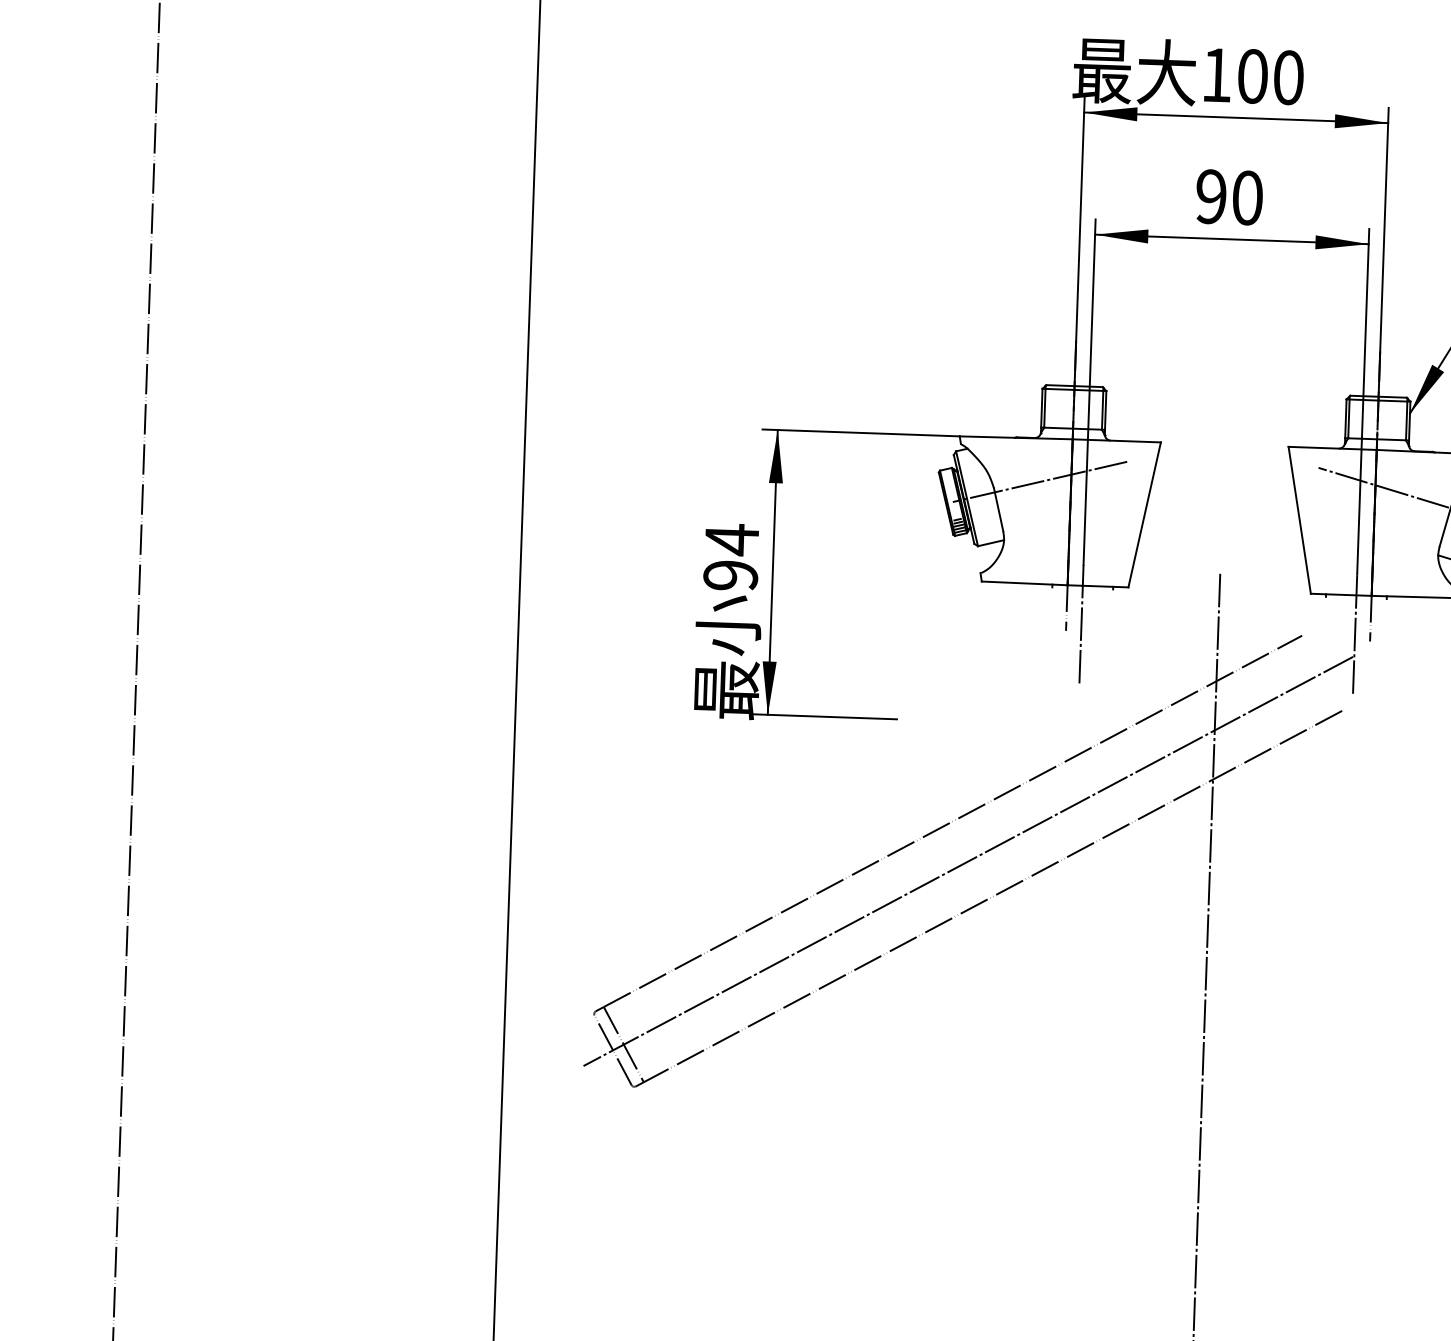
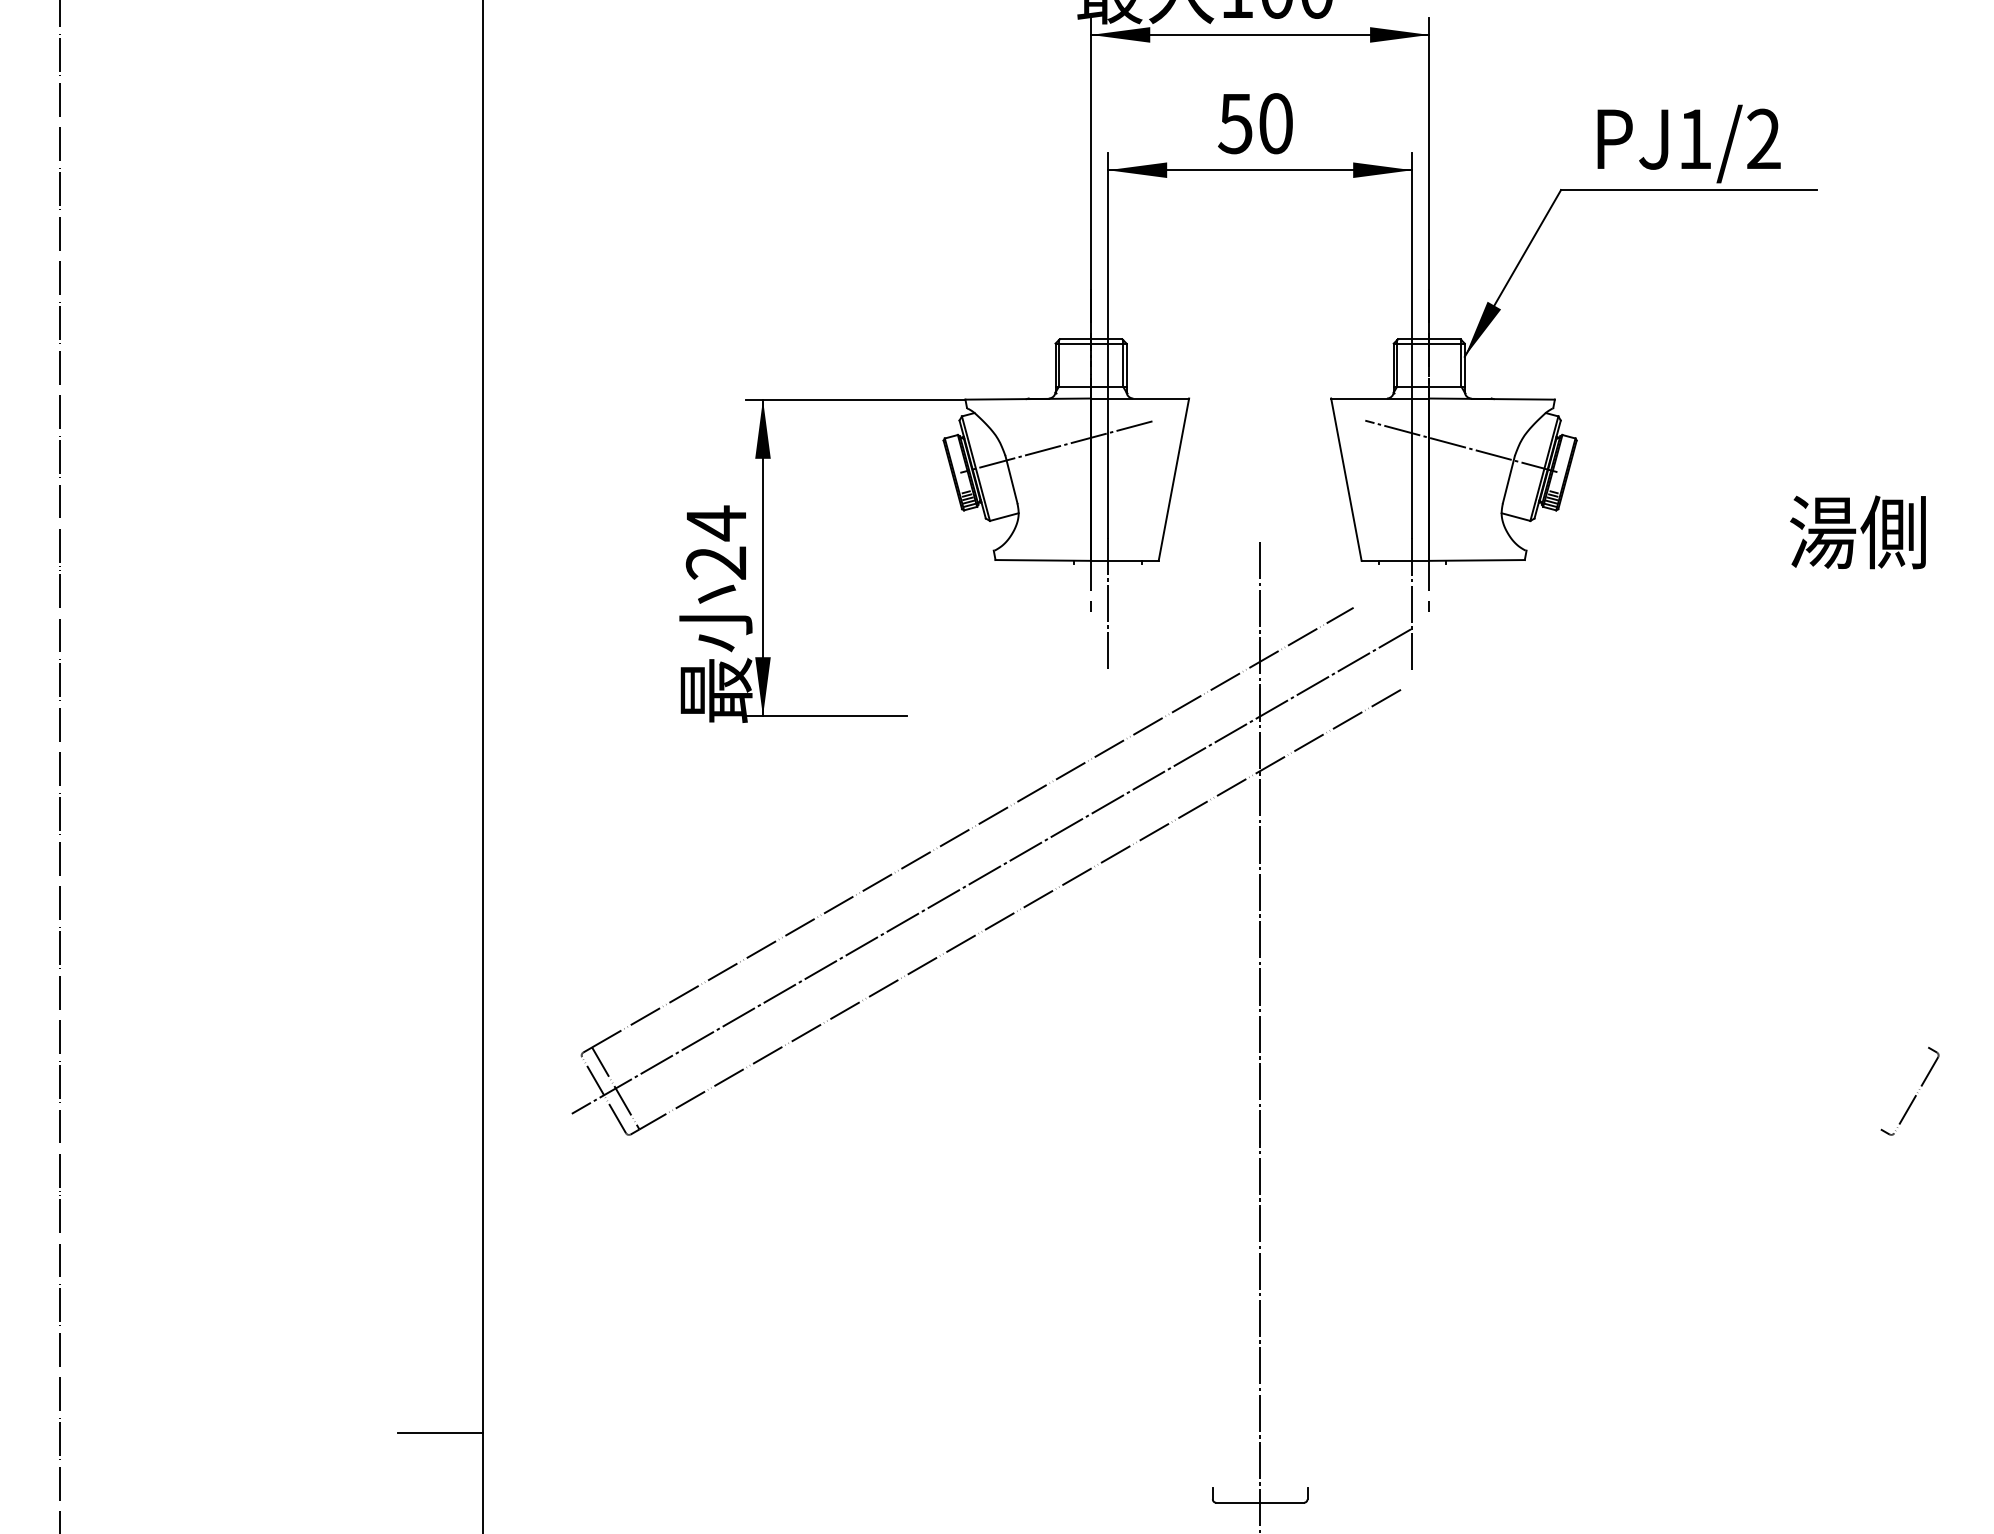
text: (1211, 196) -> (1235, 123), 90 -> 50
text: (730, 574) -> (716, 562), 94 -> 24

